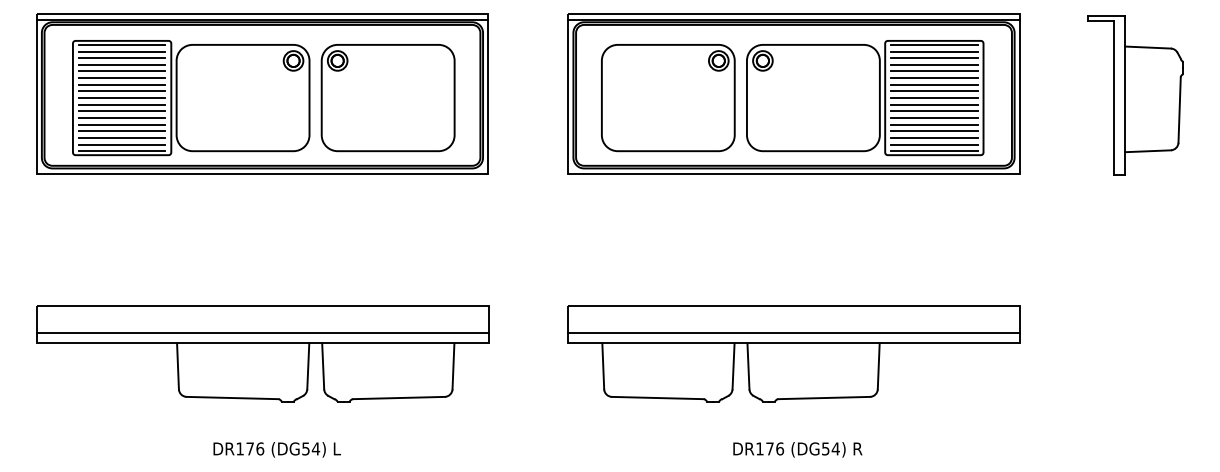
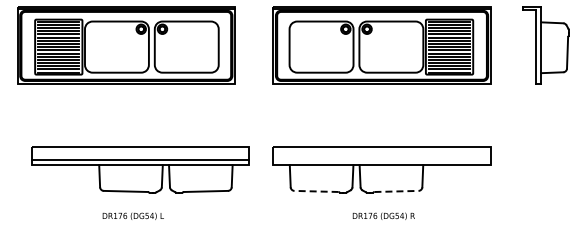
line: (792, 333) -> (381, 160), removed
part: (262, 352) -> (140, 169), moved
line: (655, 398) -> (315, 191), solid -> dashed
line: (826, 398) -> (397, 191), solid -> dashed

